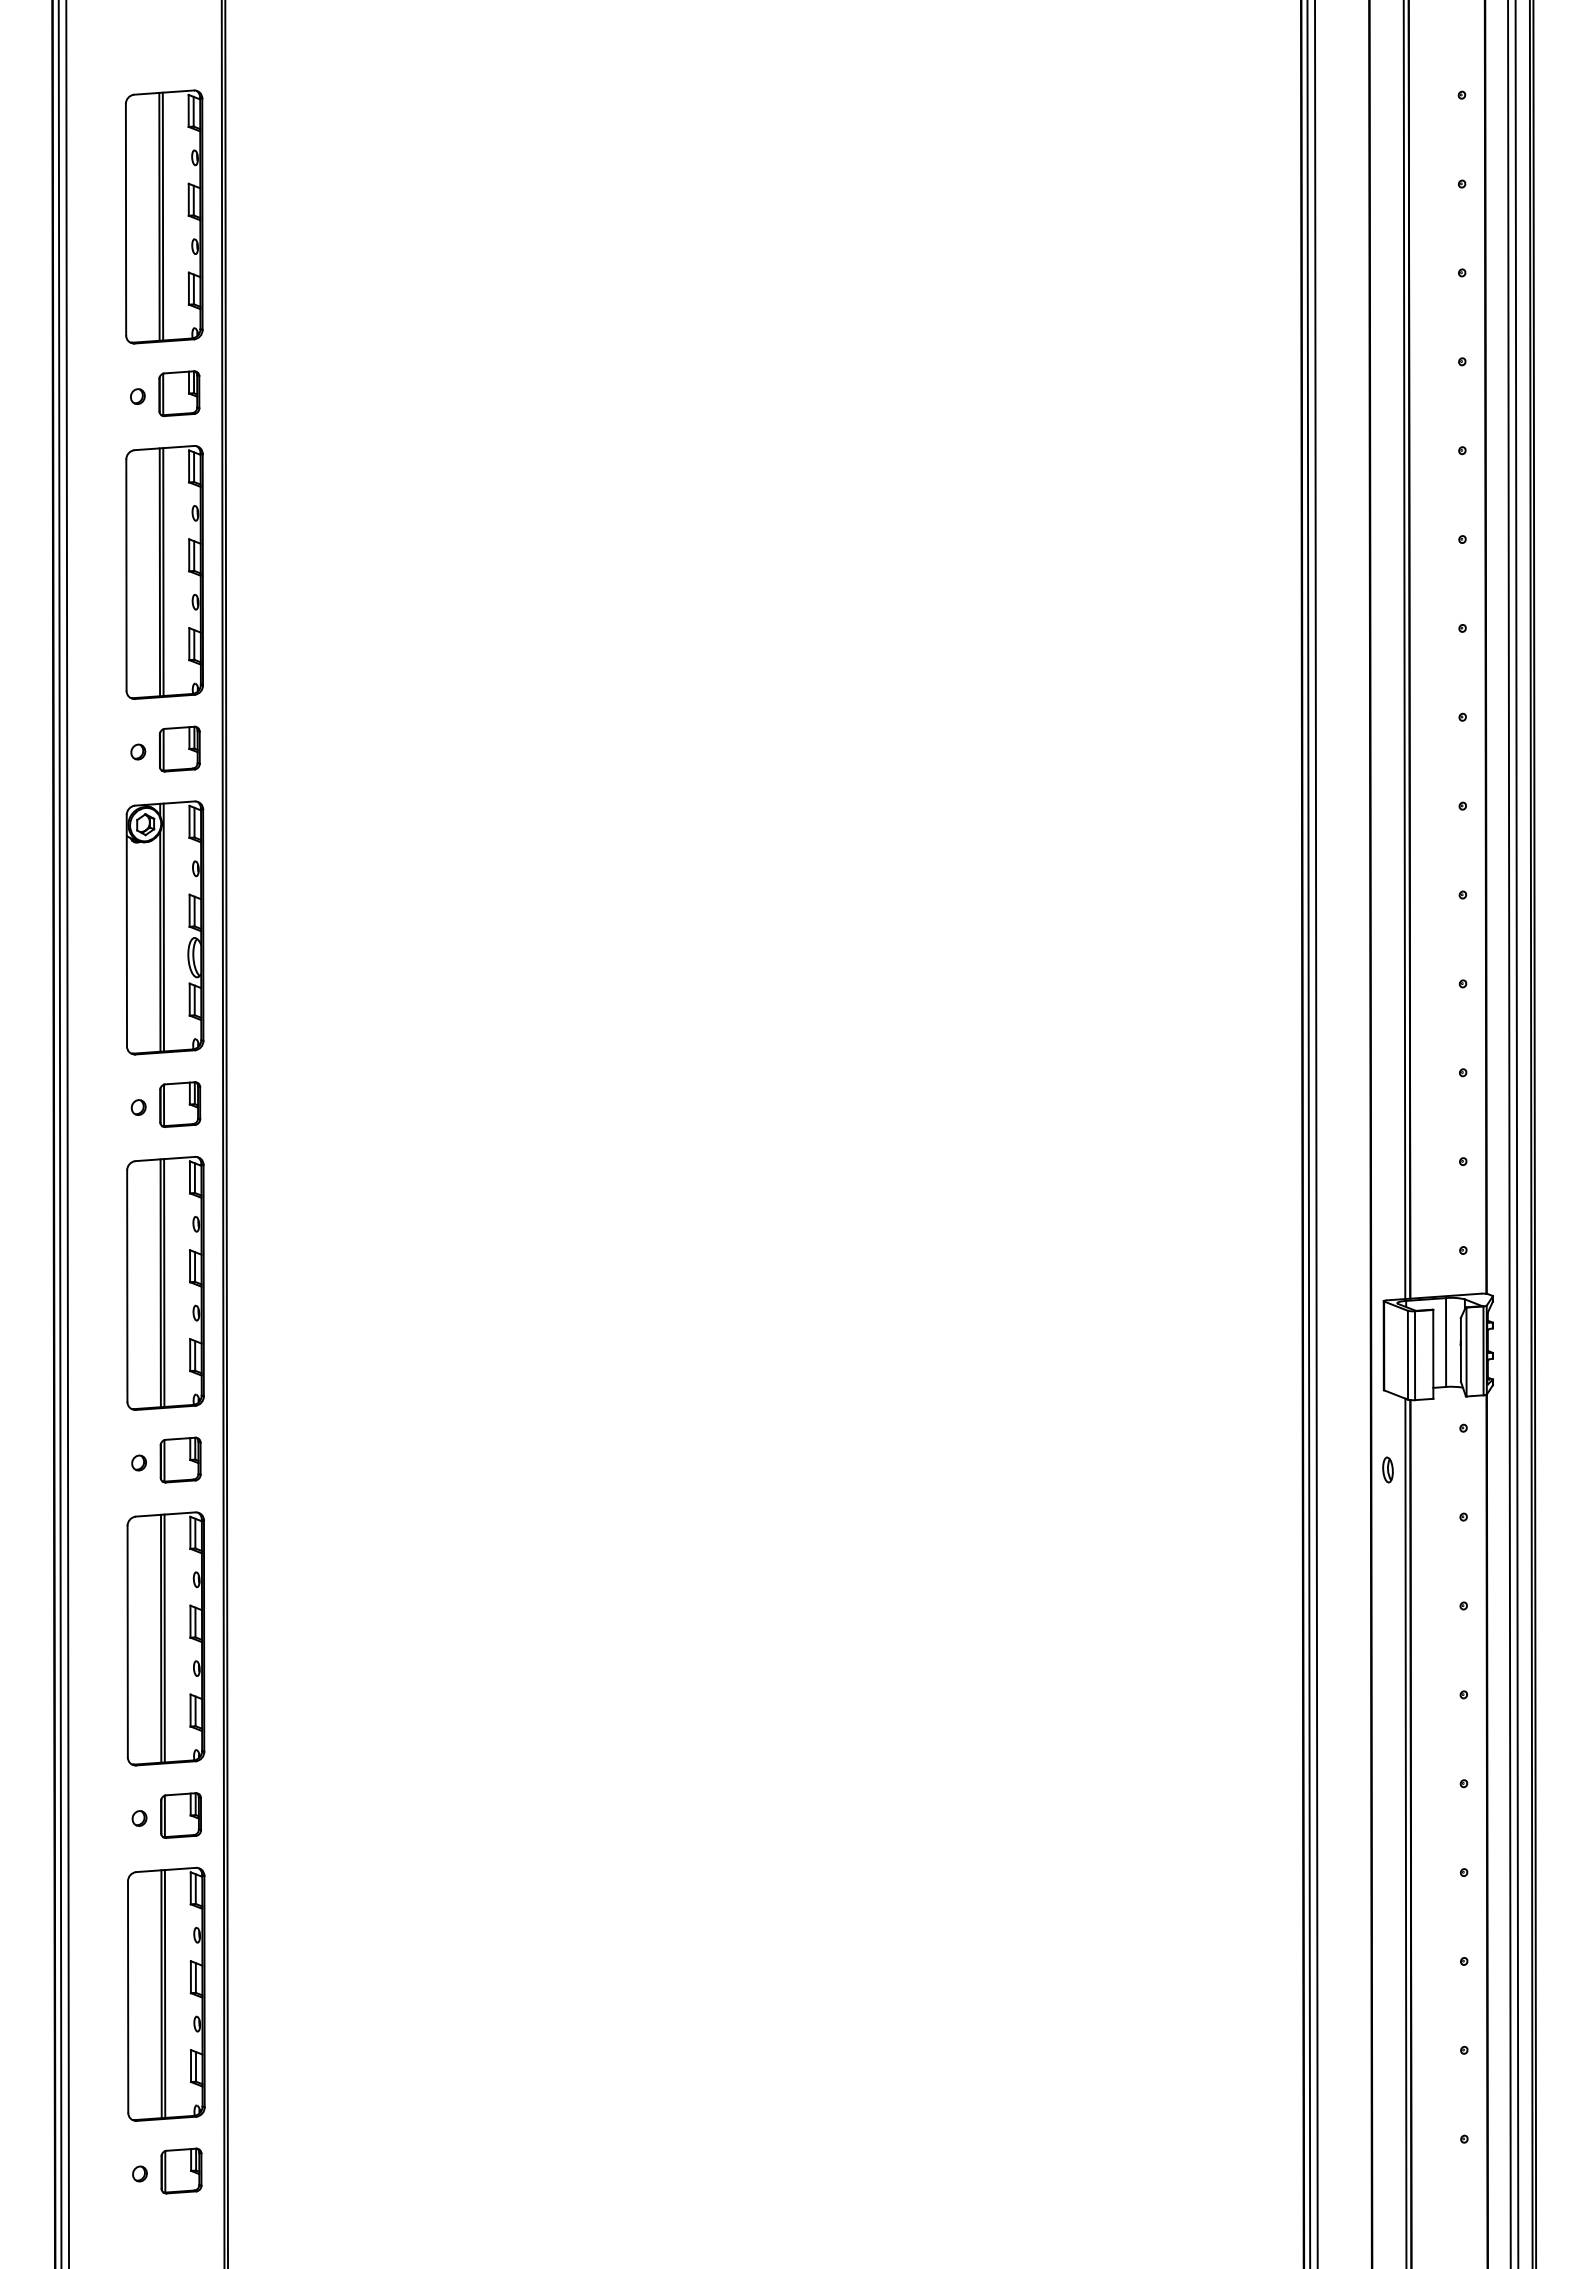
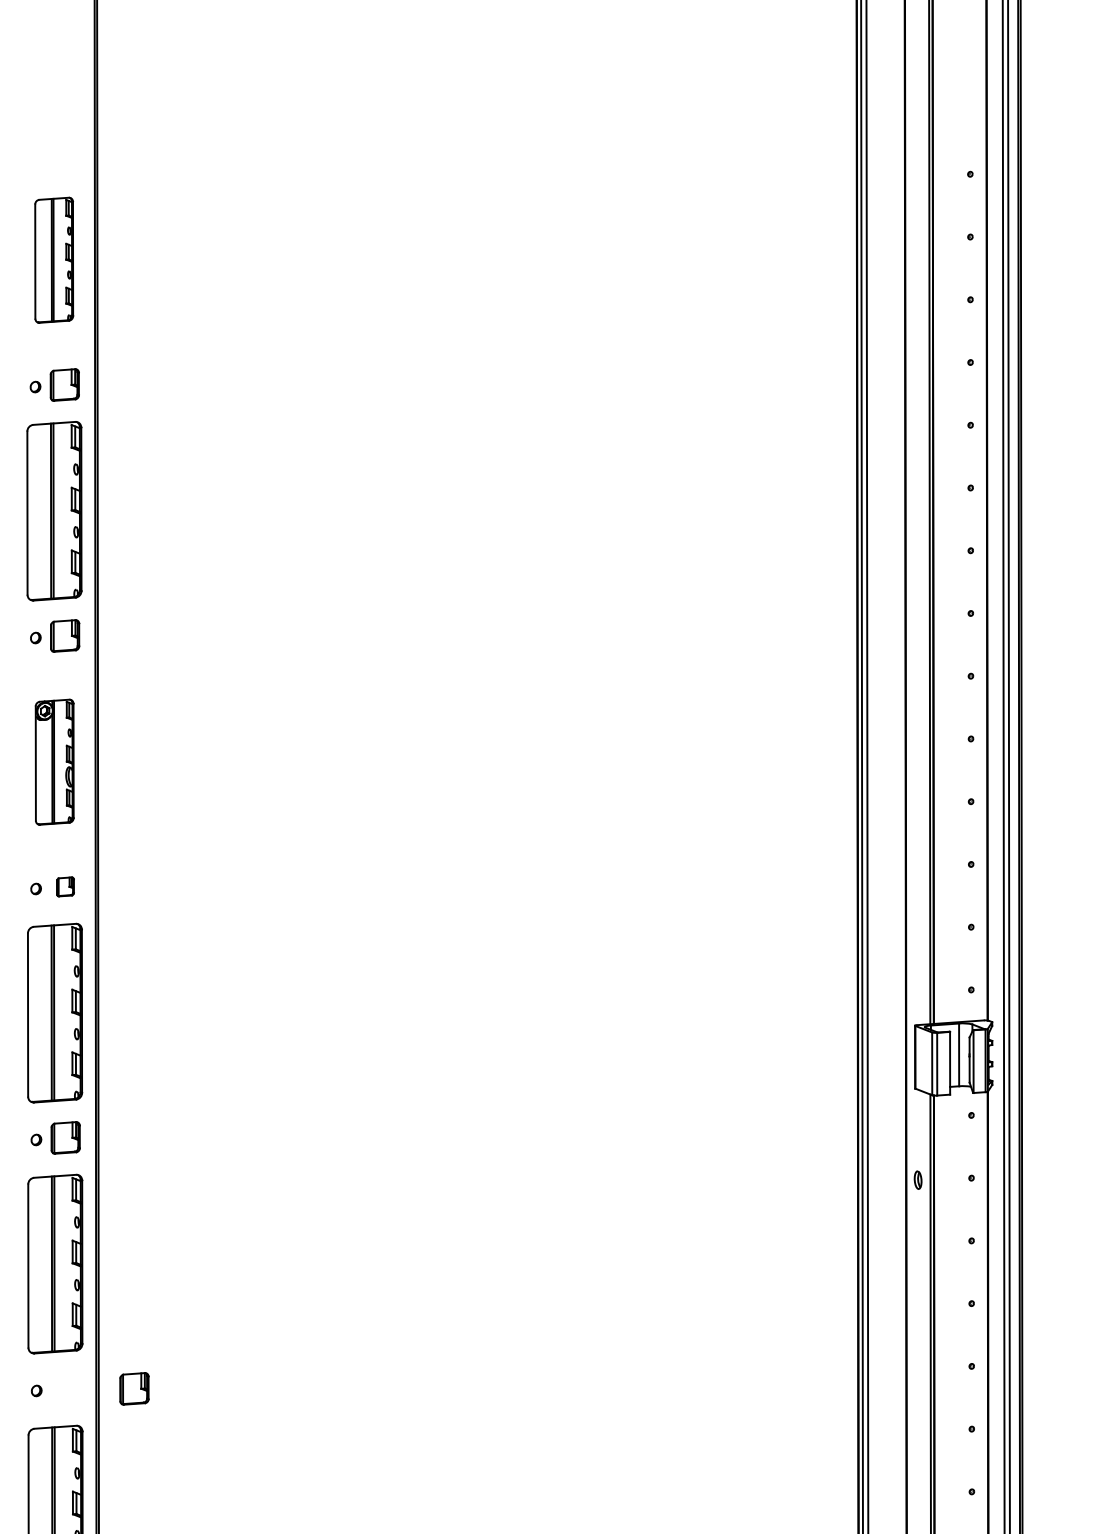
part: (164, 216) -> (54, 259), size x0.7
part: (164, 927) -> (54, 761), size x0.7
part: (180, 1104) -> (65, 886), size x0.6
part: (1387, 1469) -> (917, 1179), moved
part: (180, 1815) -> (134, 1388), moved

